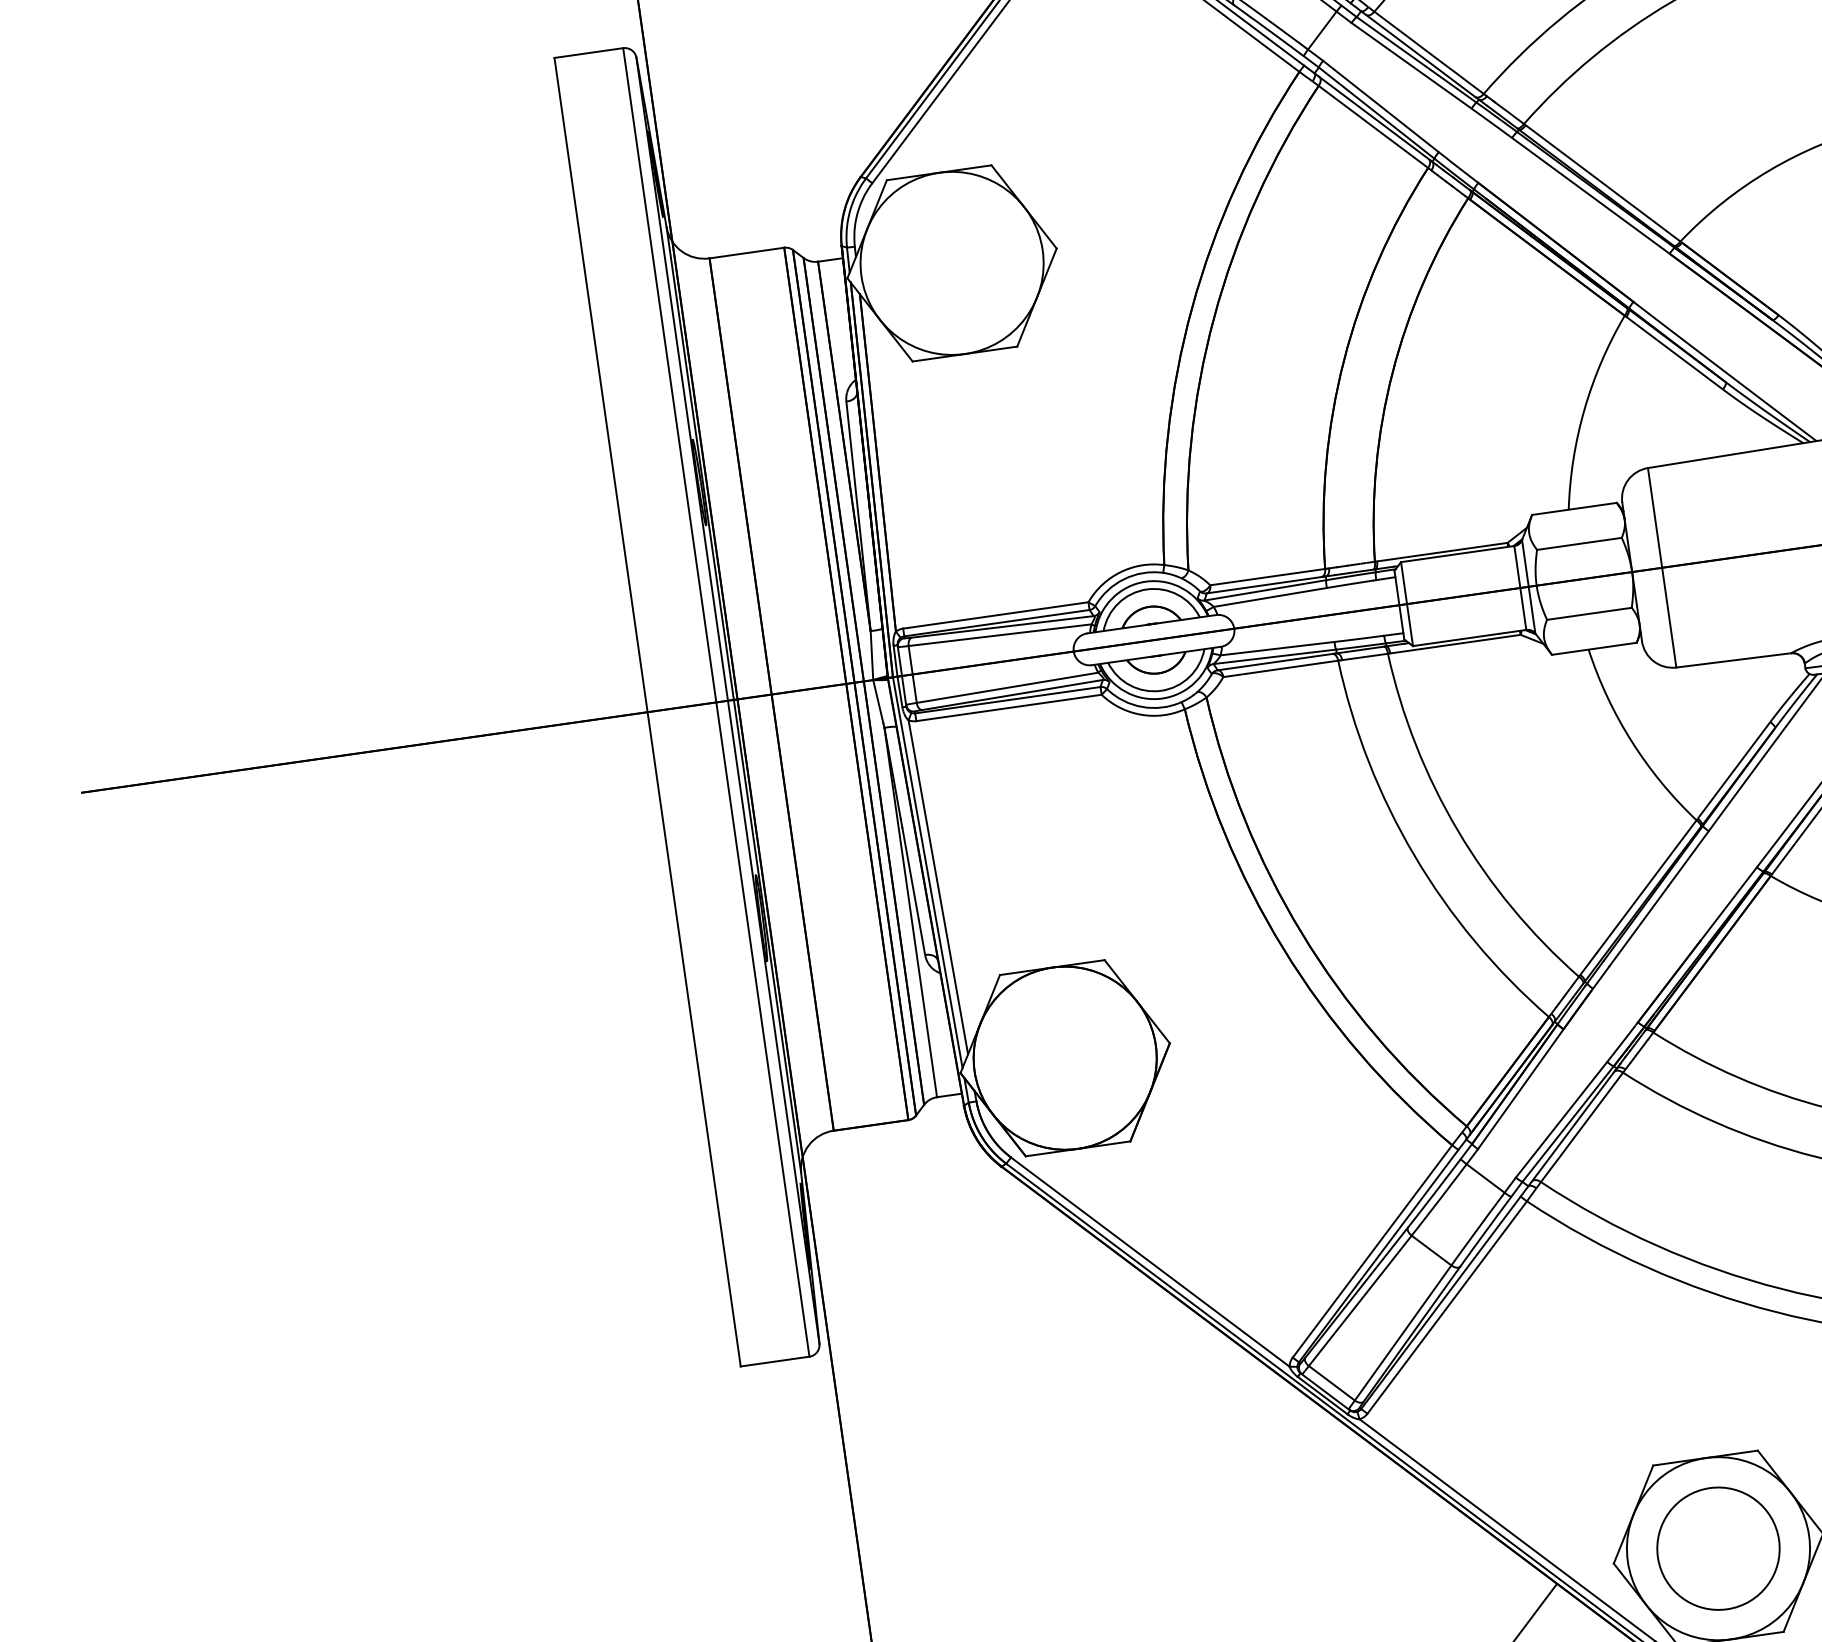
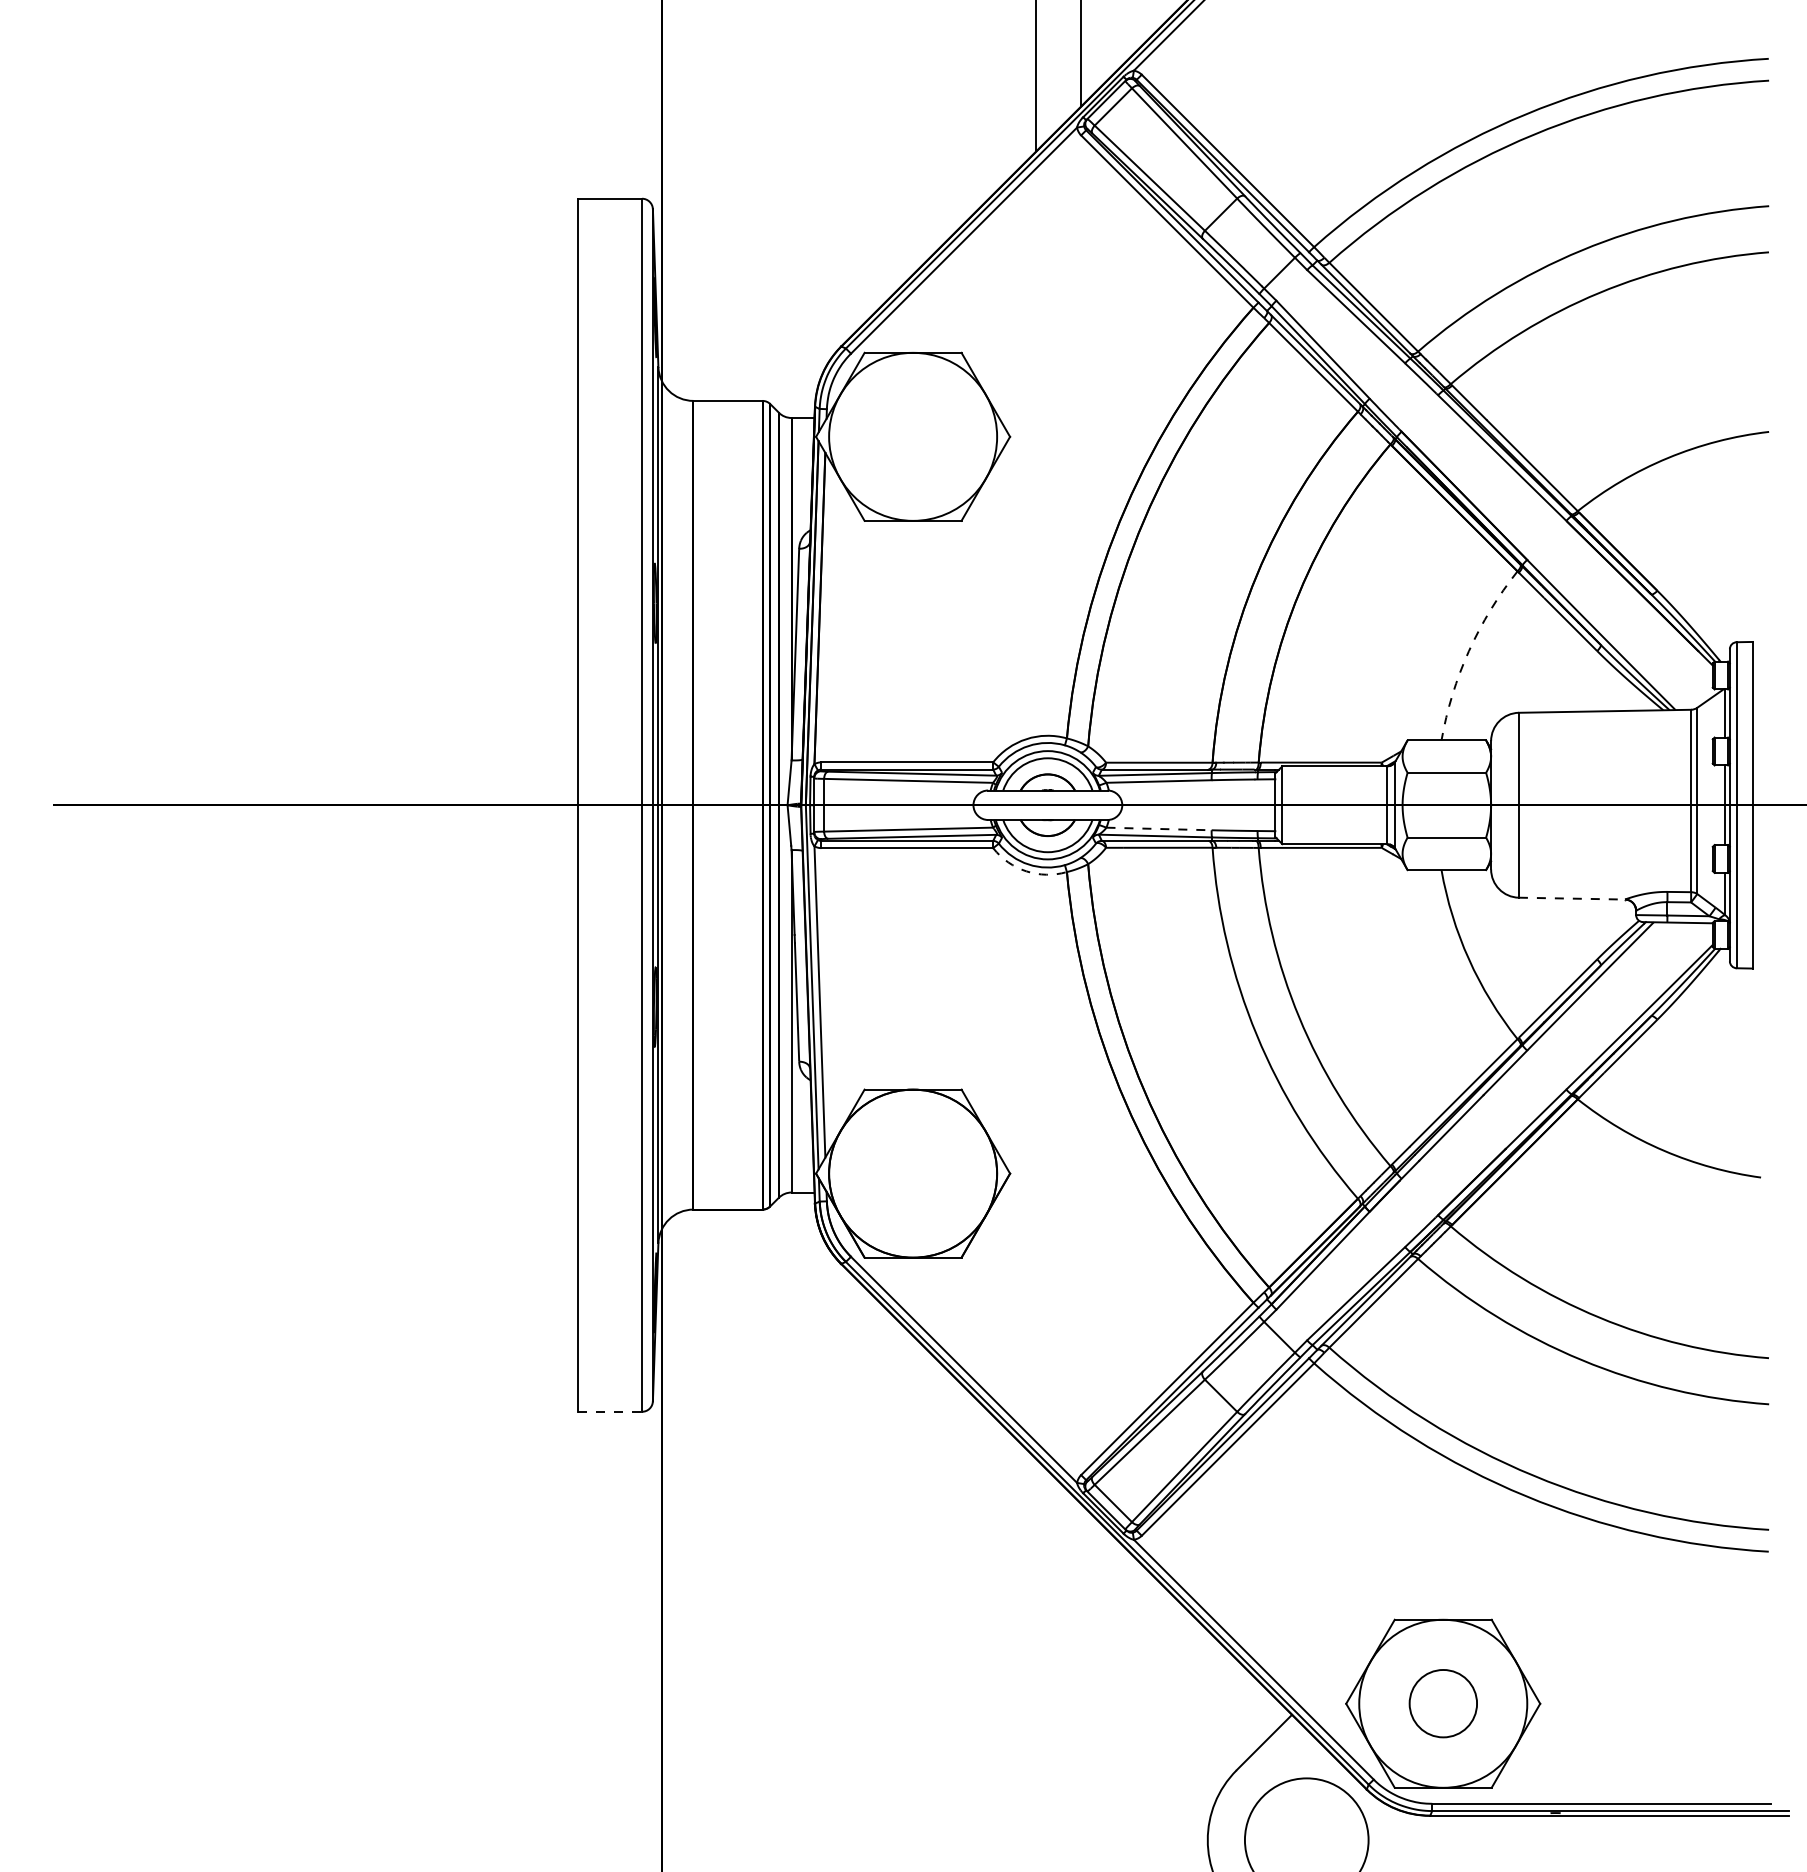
arc: (1584, 409) -> (1468, 651), solid -> dashed
line: (1278, 648) -> (1159, 828), solid -> dashed
line: (1734, 660) -> (1572, 898), solid -> dashed
arc: (1141, 714) -> (1026, 871), solid -> dashed
line: (775, 1361) -> (610, 1411), solid -> dashed
circle: (1718, 1548) -> (1443, 1703), size x0.6

